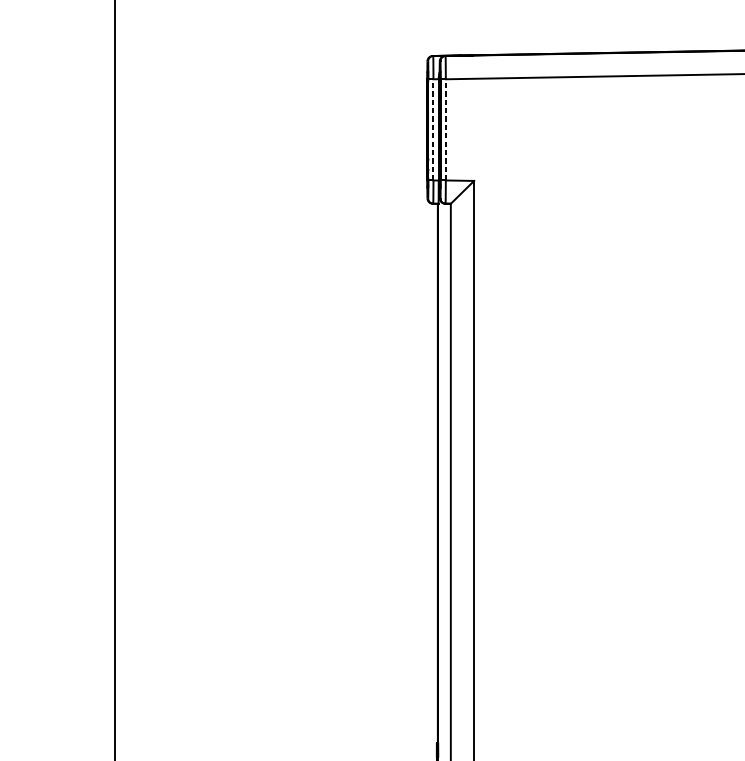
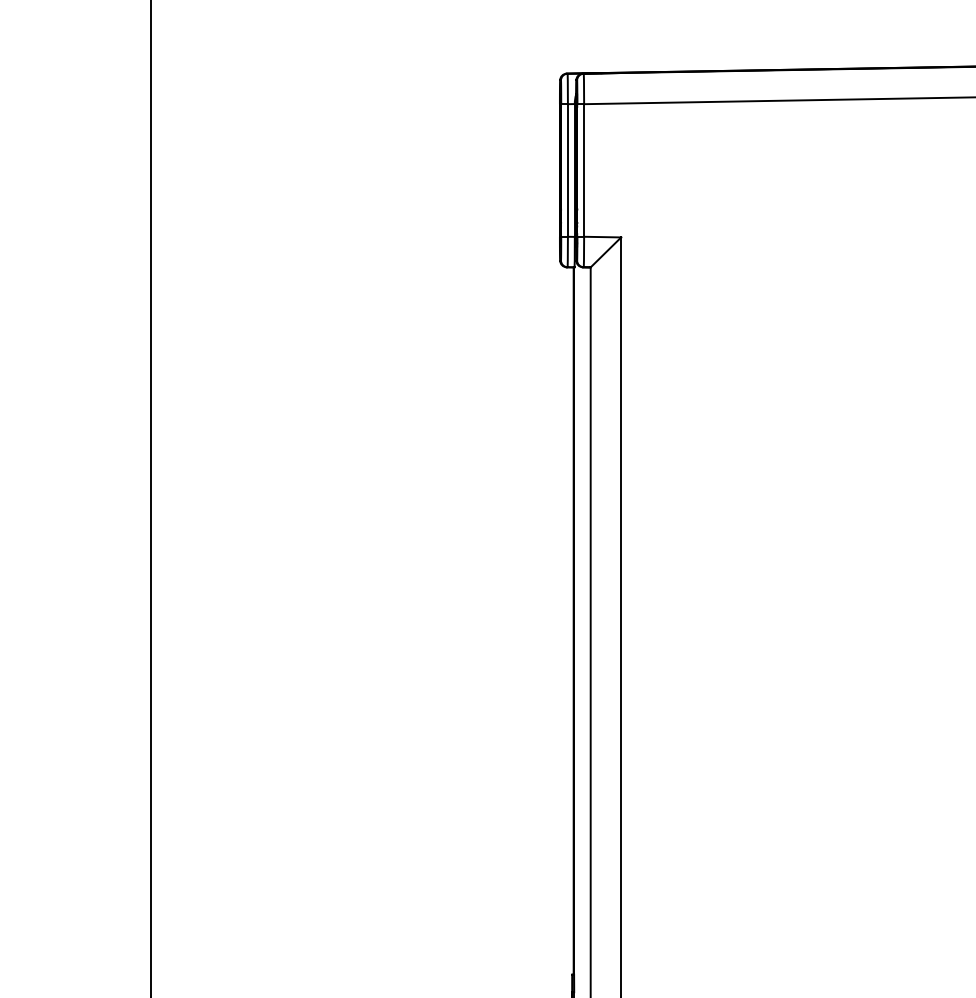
line: (433, 129) -> (567, 169), dashed -> solid
line: (446, 129) -> (584, 169), dashed -> solid

